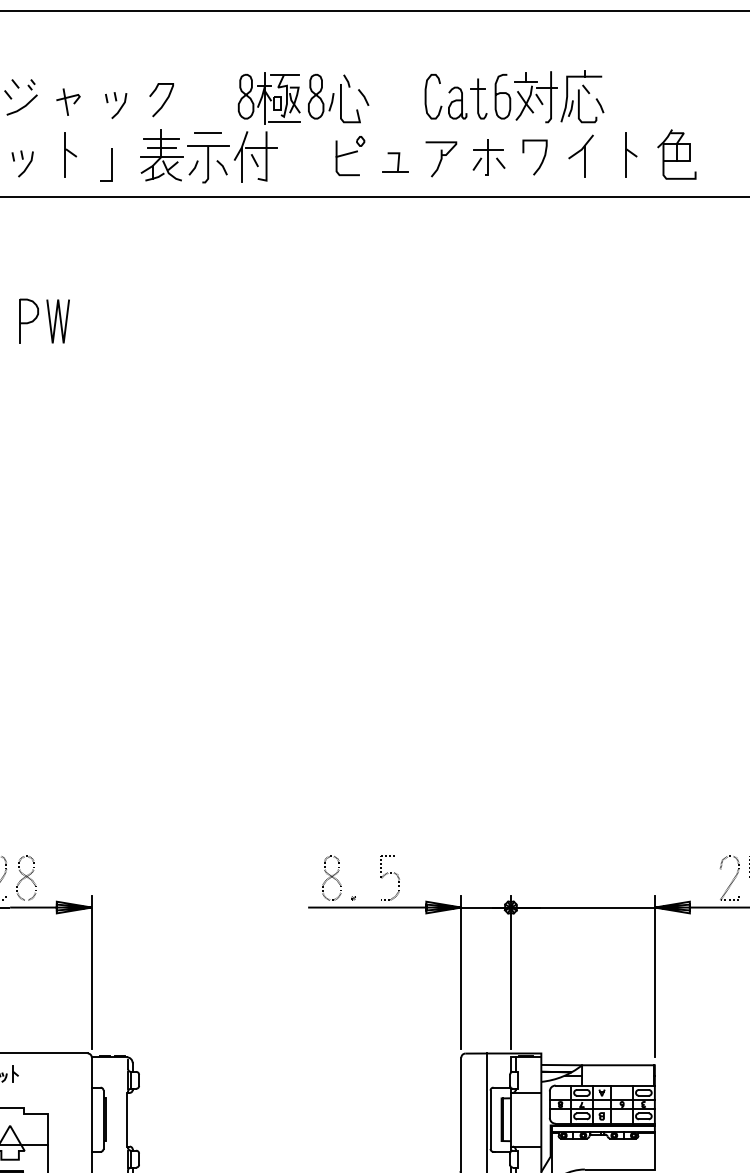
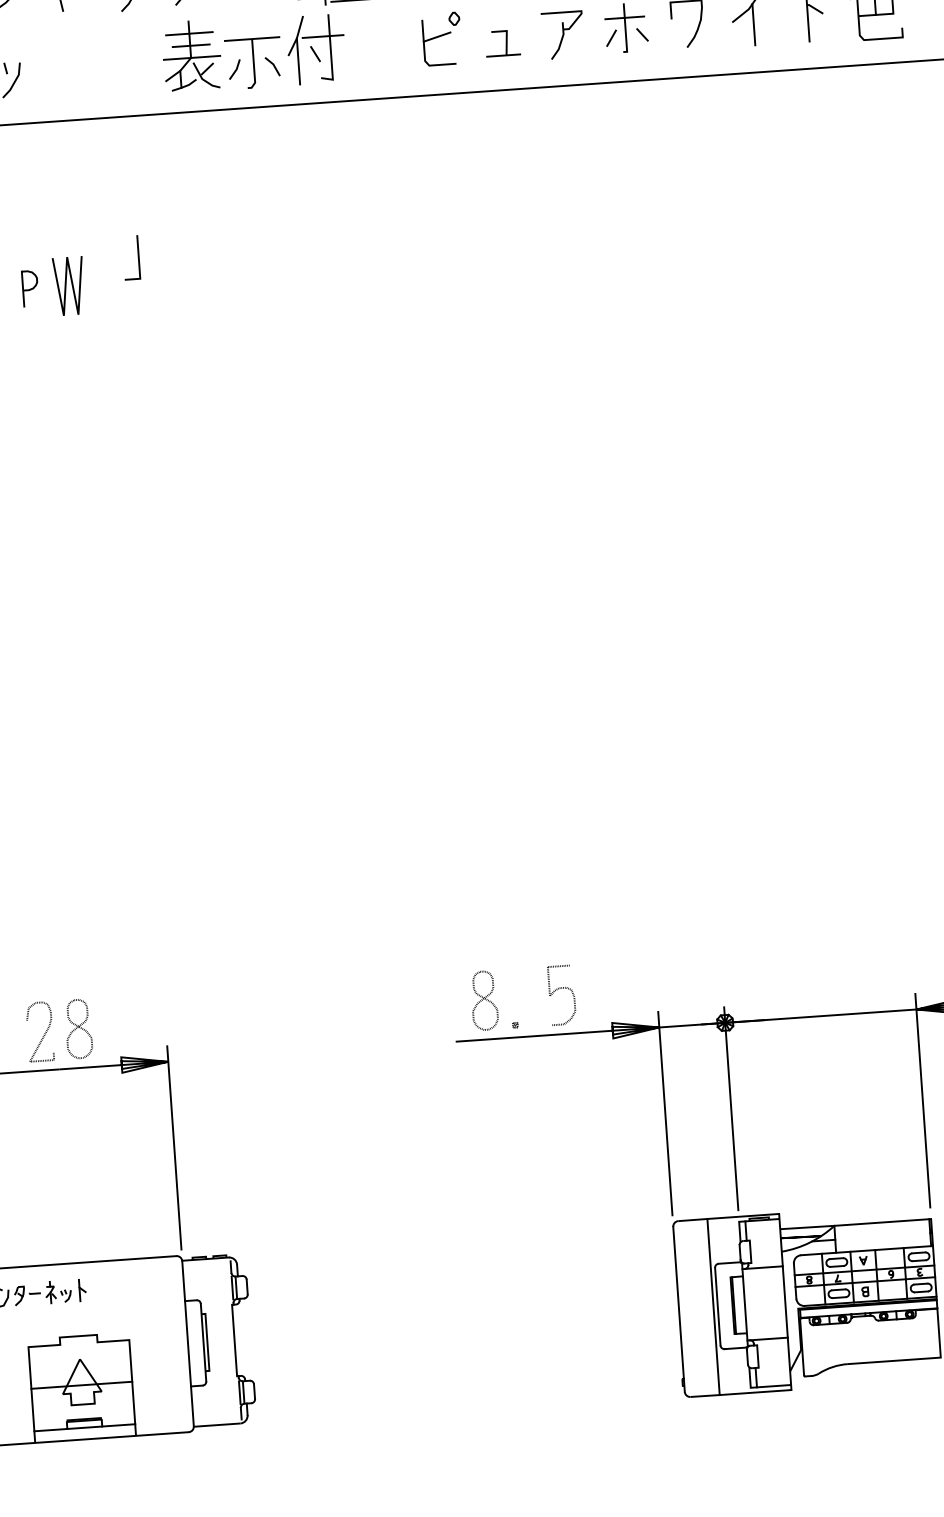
line: (208, 133) -> (251, 22), removed
part: (70, 154) -> (69, 63), removed
line: (111, 164) -> (138, 257), moved
part: (28, 320) -> (29, 287), size x0.6

